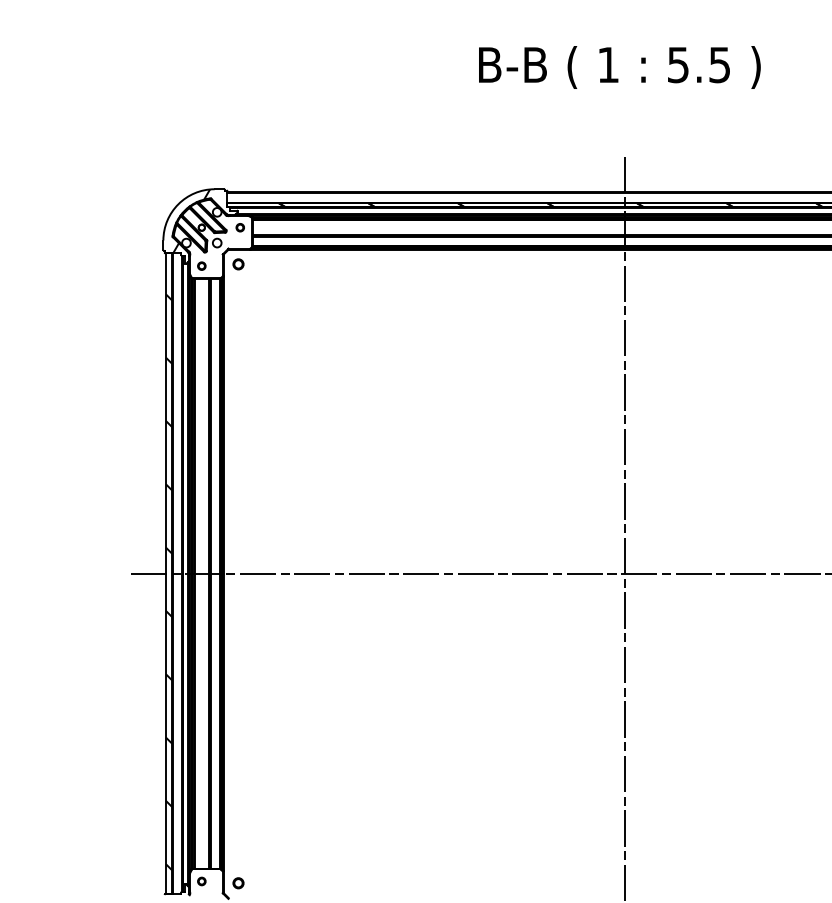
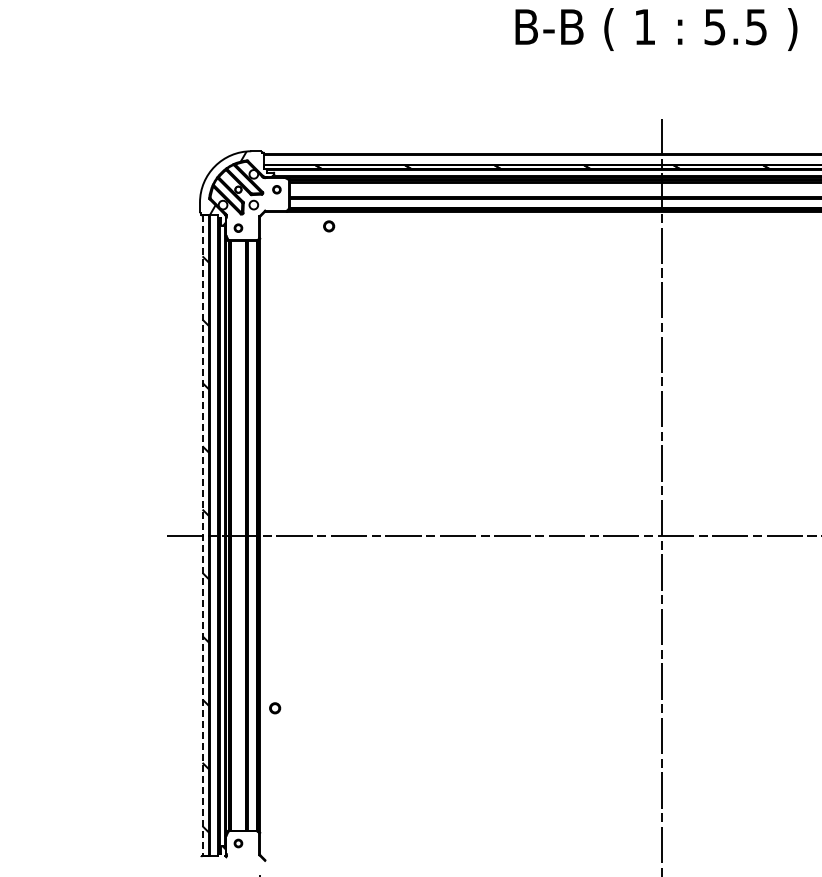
part: (238, 264) -> (329, 226), moved
line: (165, 574) -> (202, 536), solid -> dashed
part: (238, 883) -> (275, 708), moved

